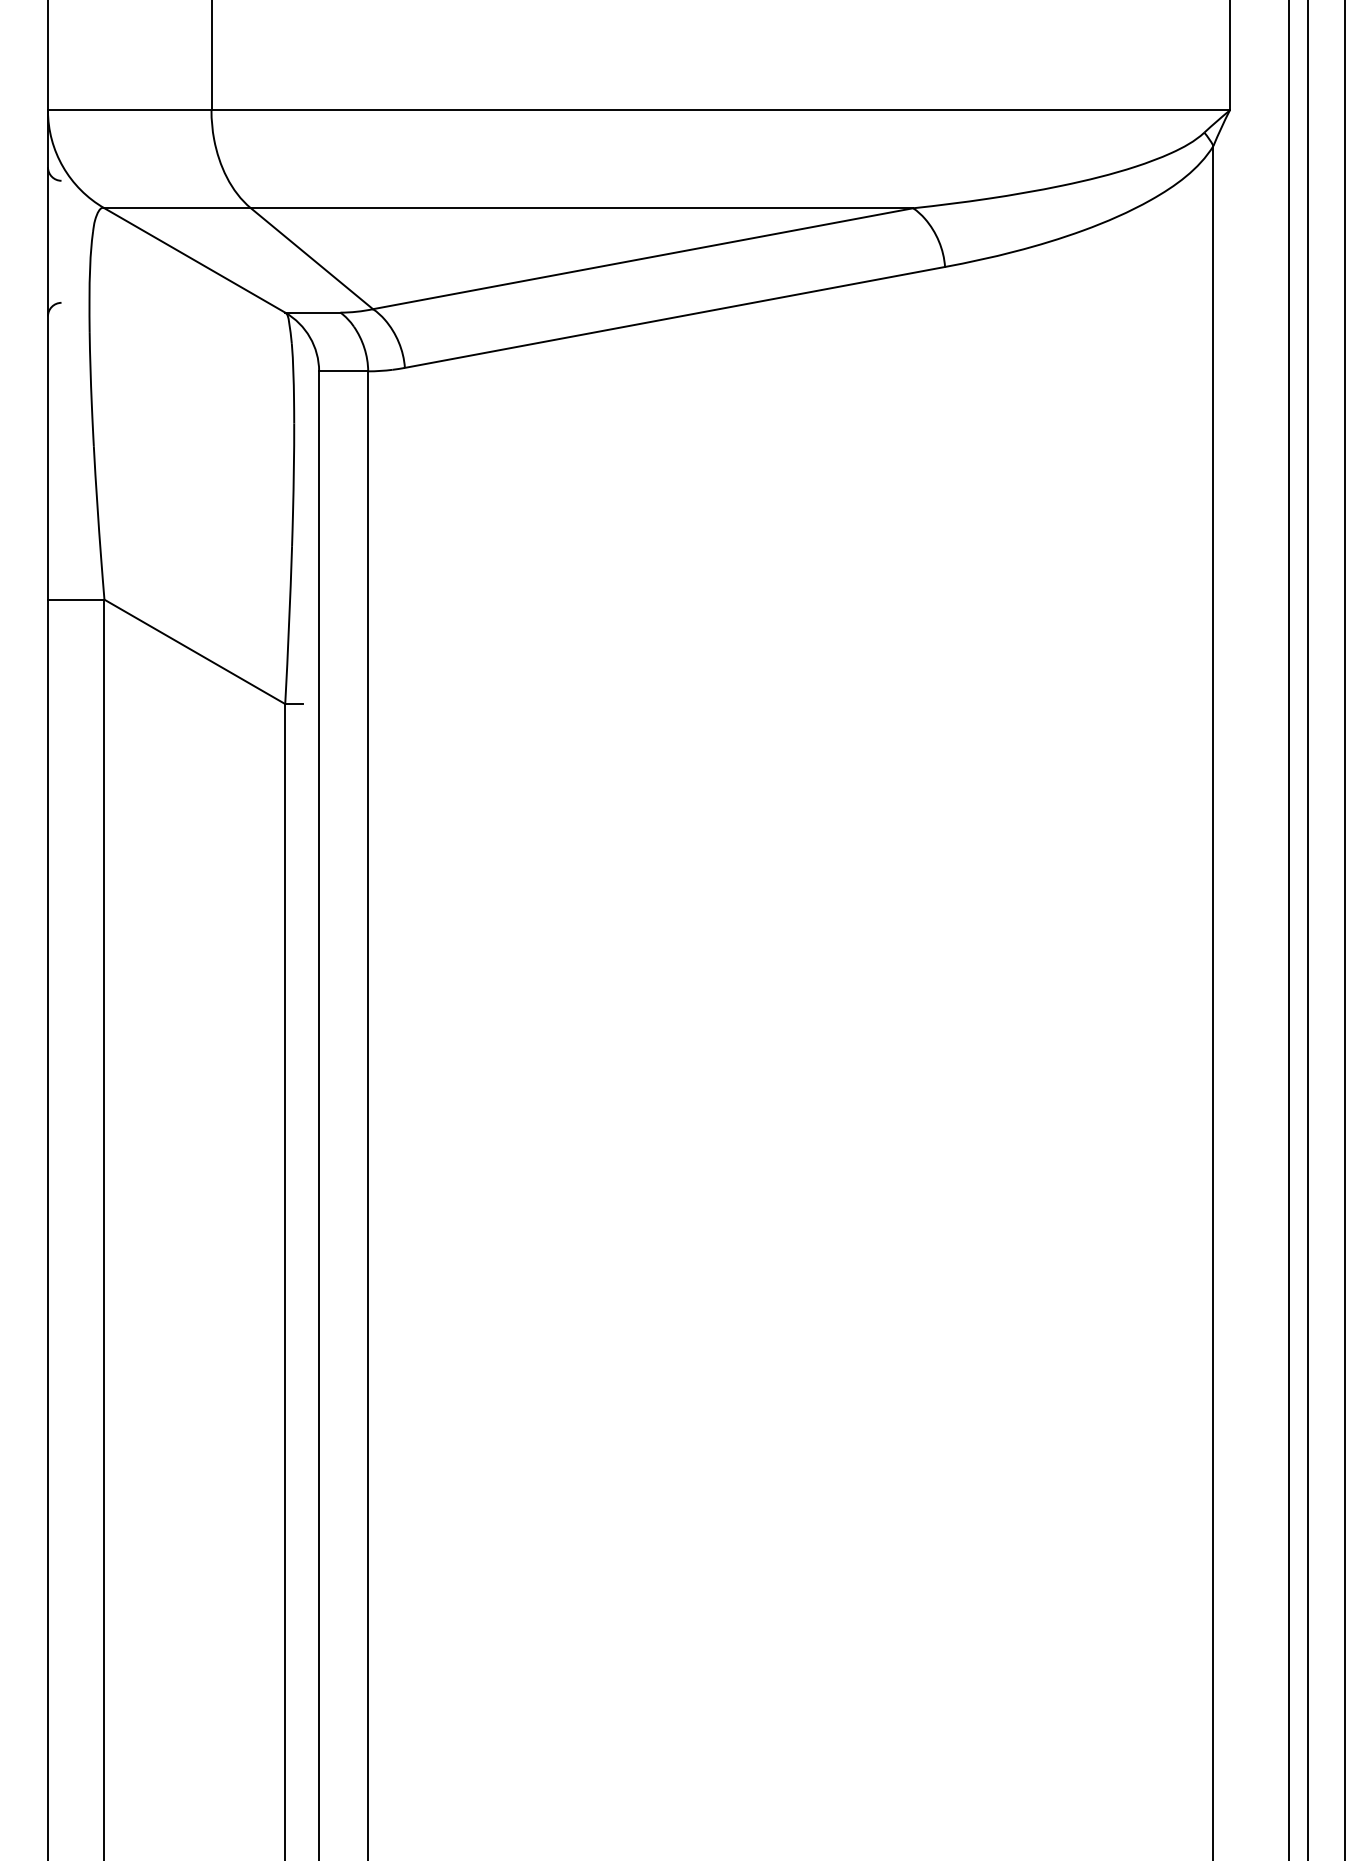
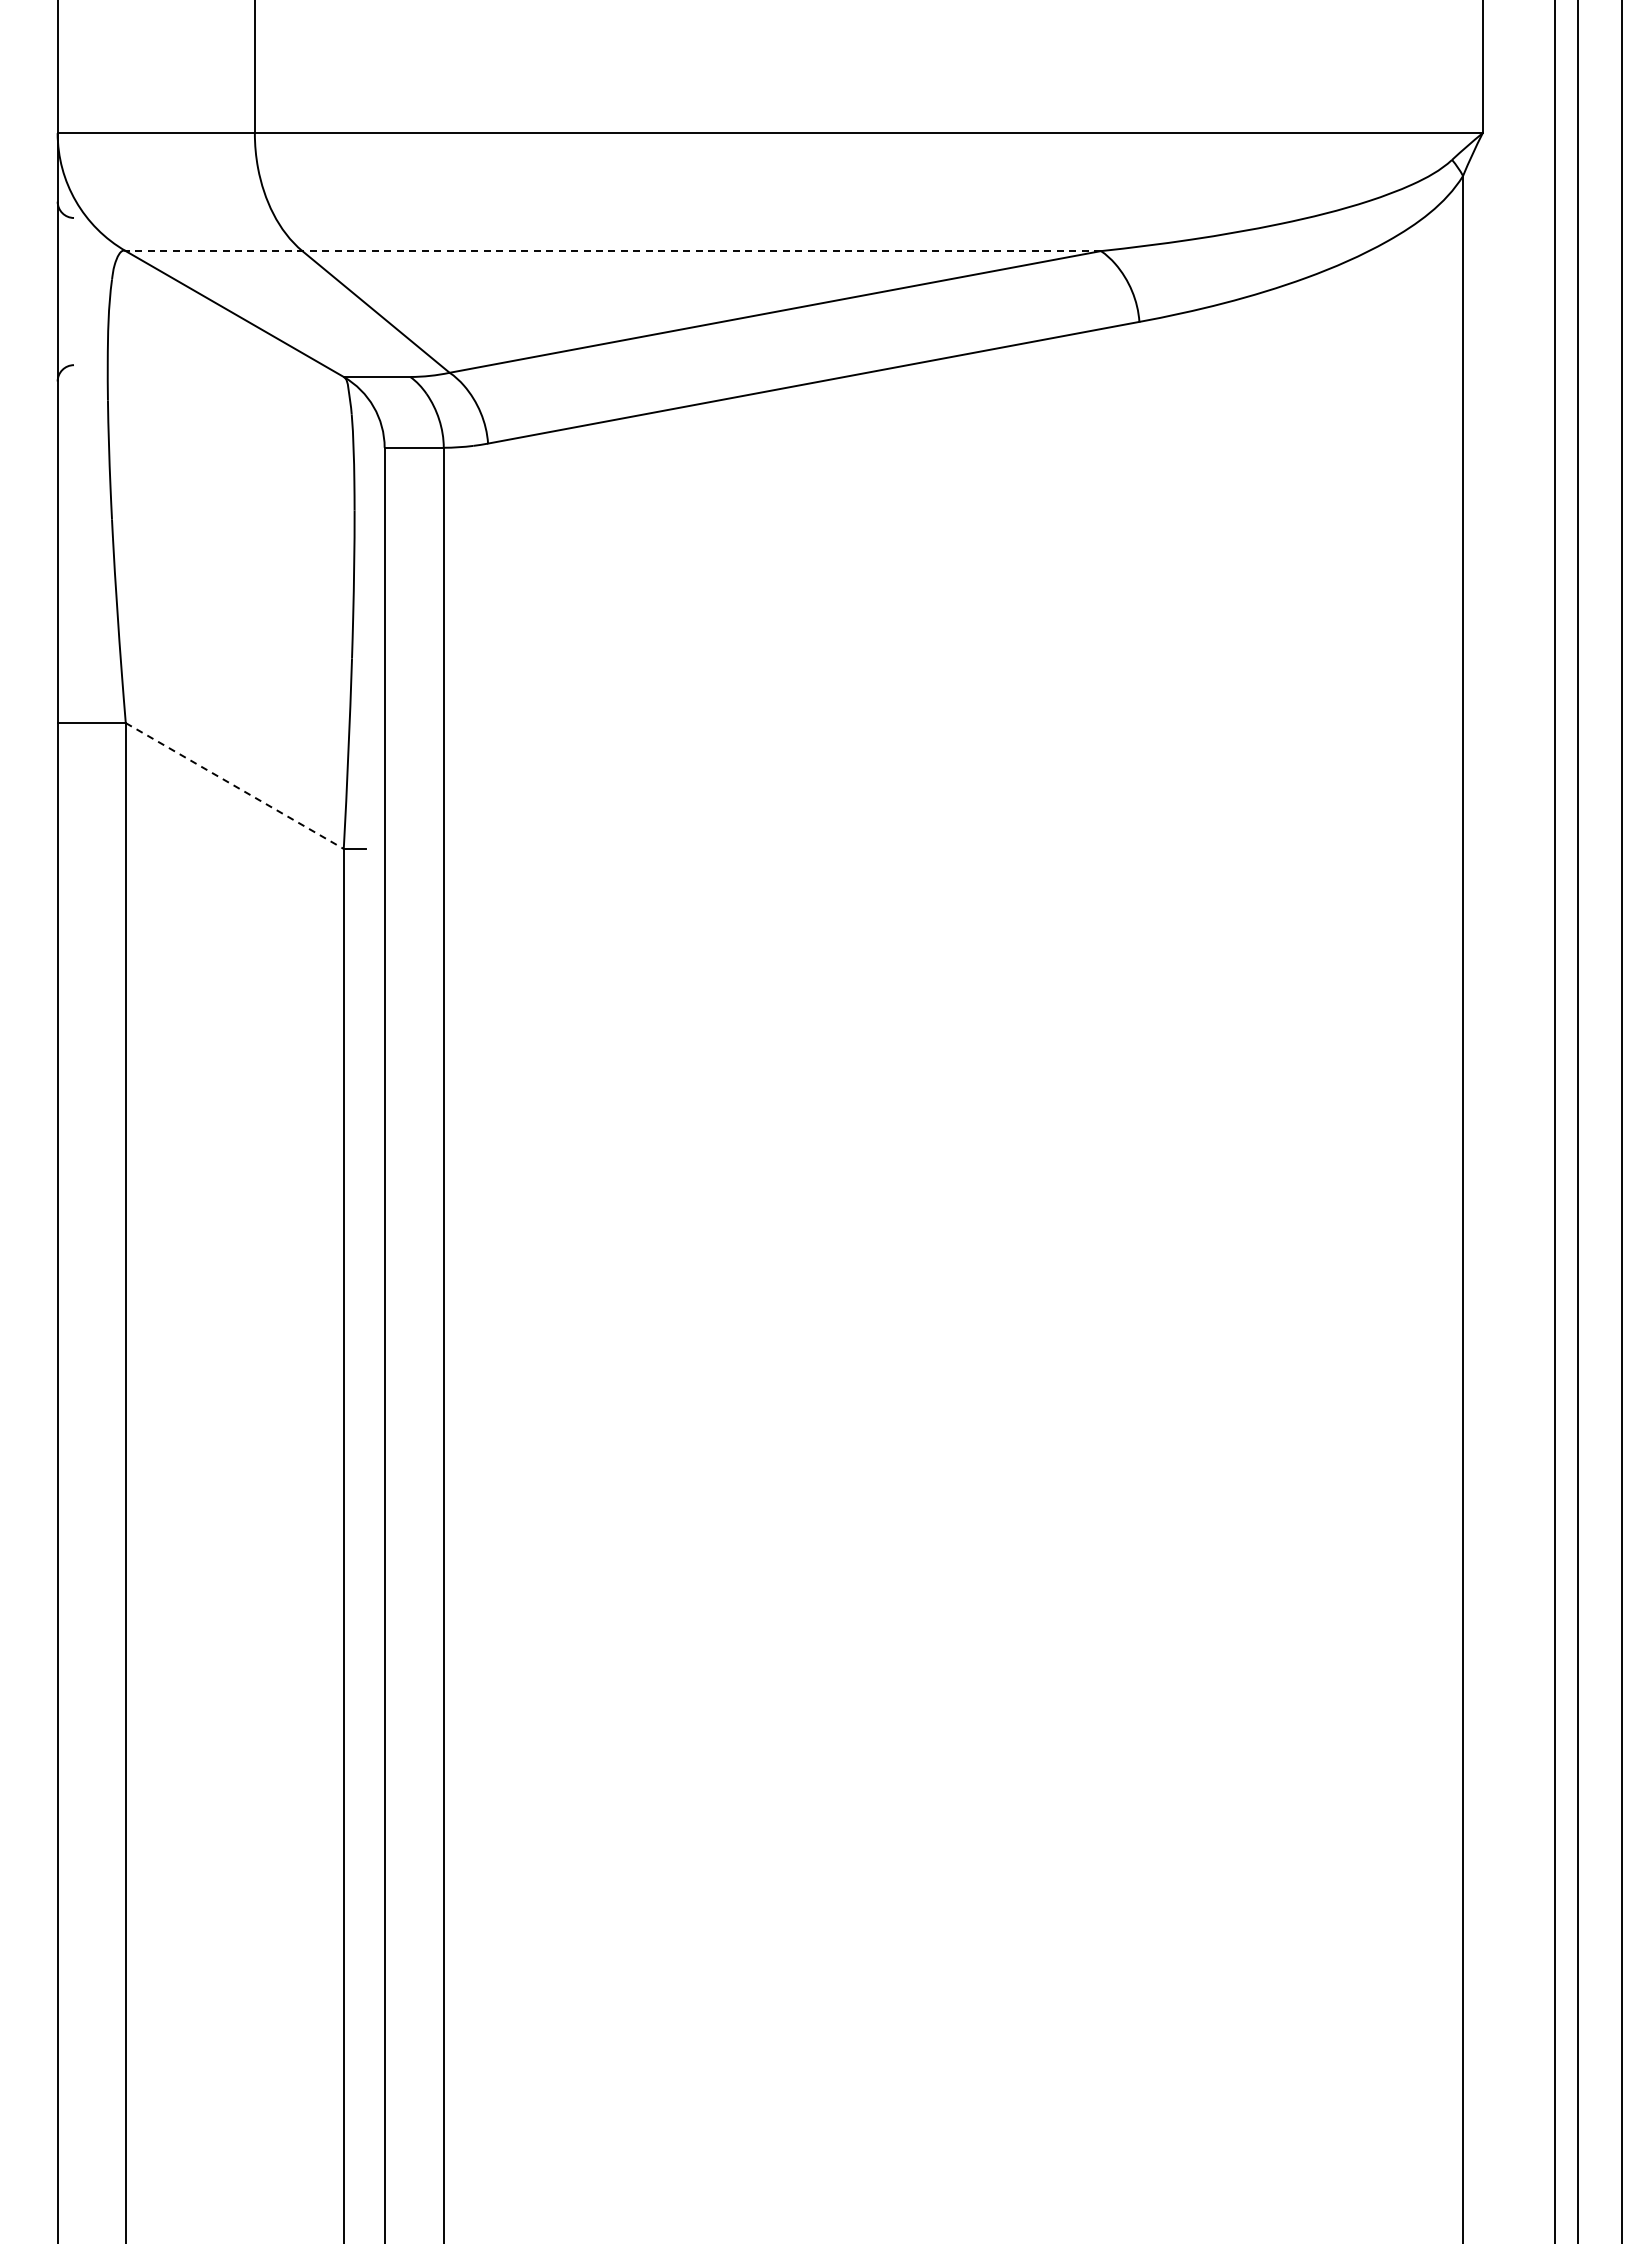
line: (508, 208) -> (613, 251), solid -> dashed
line: (194, 652) -> (234, 786), solid -> dashed

